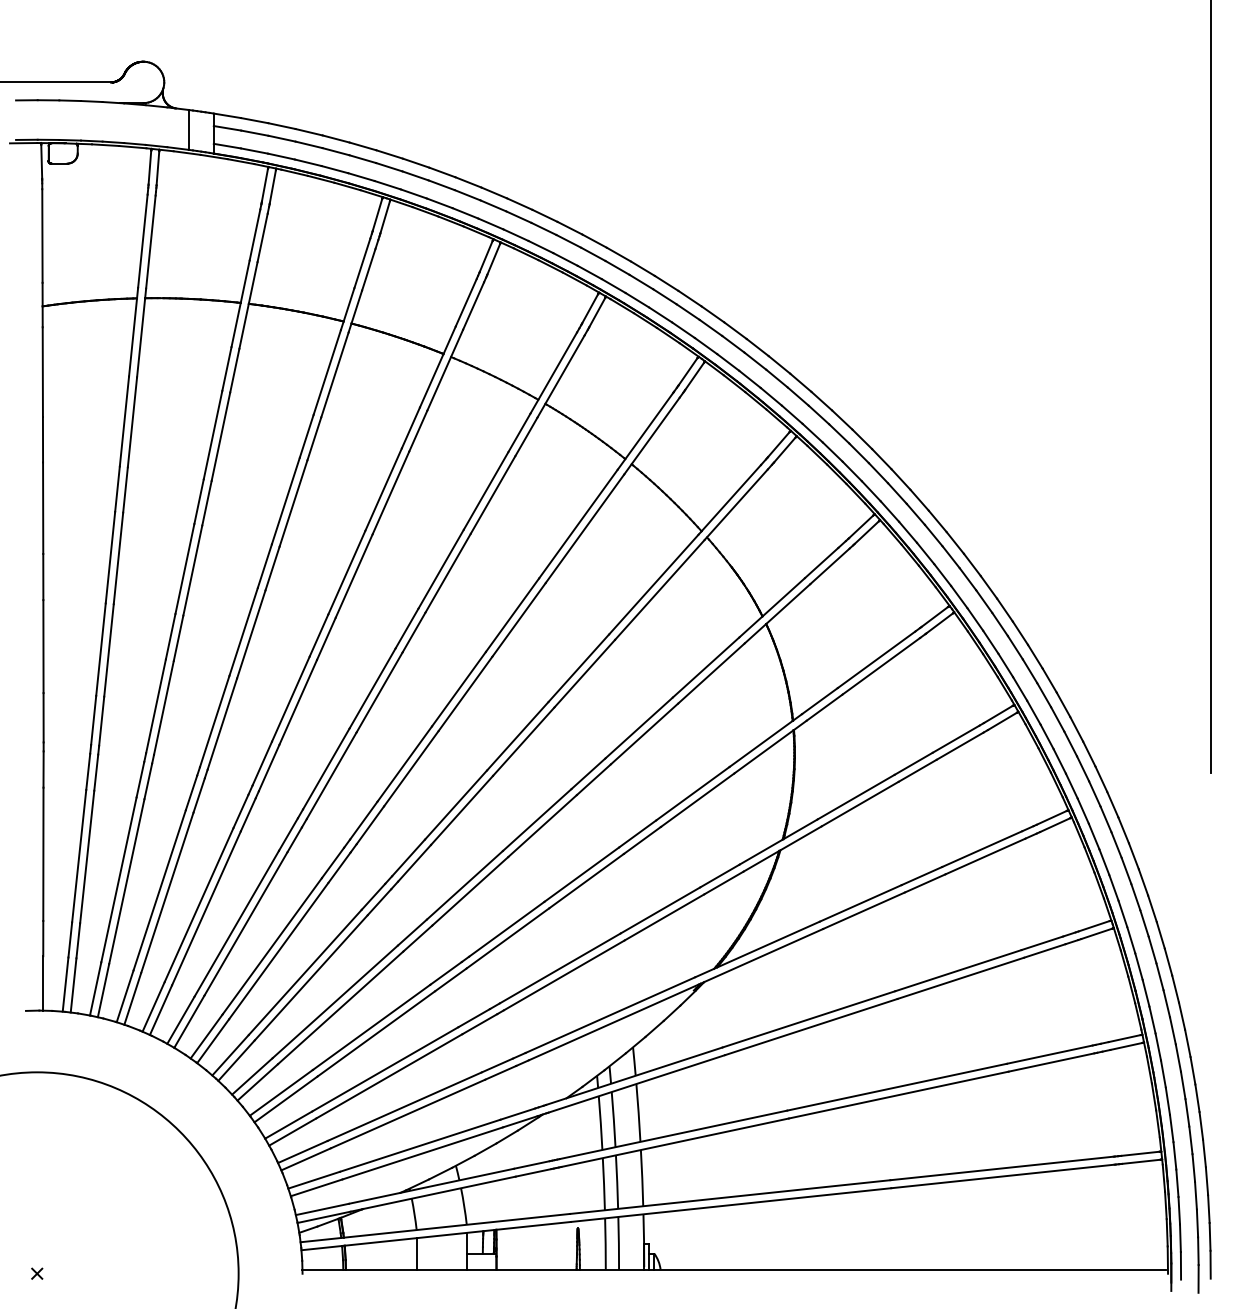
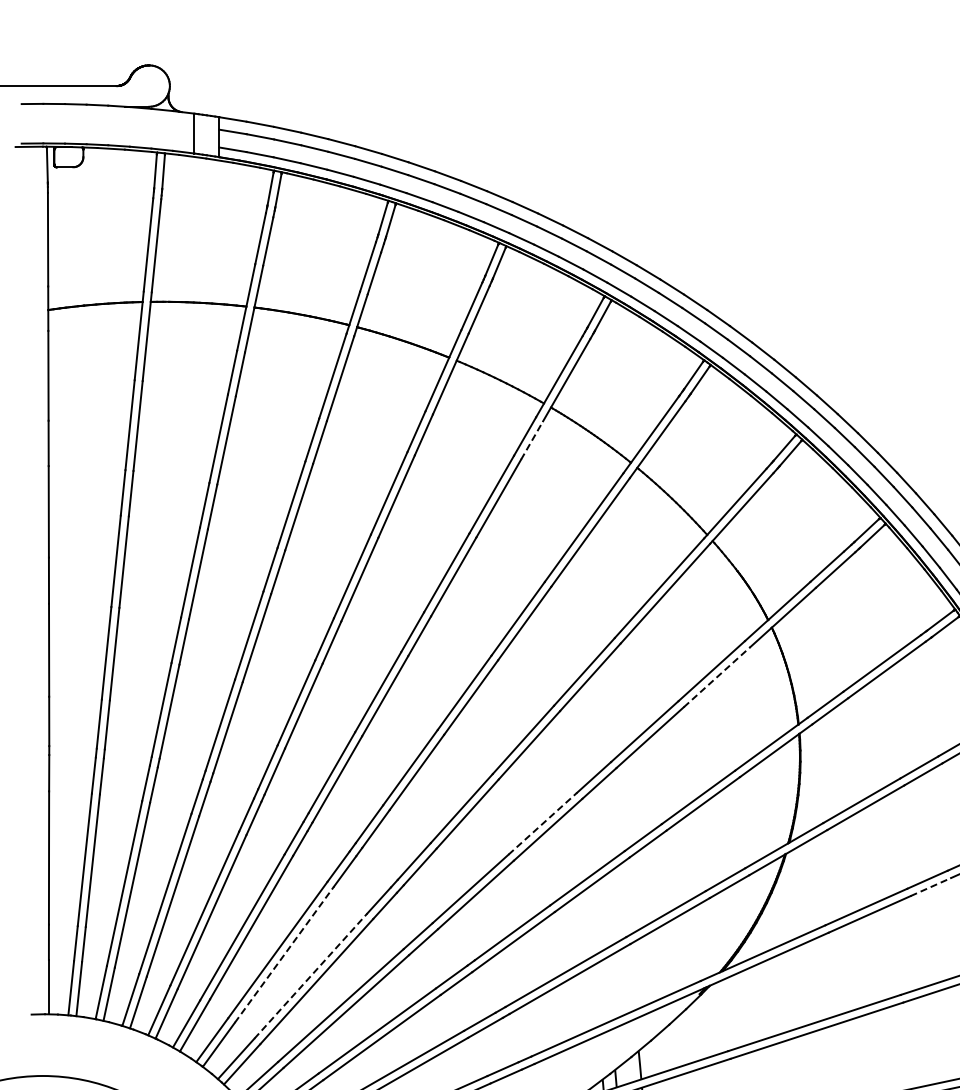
line: (526, 436) -> (532, 440), solid -> dashed
line: (711, 673) -> (717, 677), solid -> dashed
line: (537, 819) -> (543, 823), solid -> dashed
line: (925, 883) -> (931, 887), solid -> dashed
line: (279, 950) -> (285, 954), solid -> dashed
line: (305, 972) -> (311, 976), solid -> dashed

